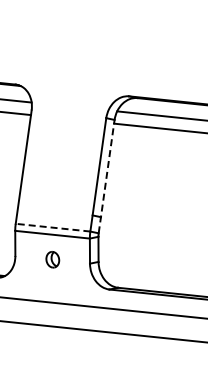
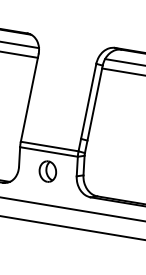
line: (106, 176) -> (93, 109), dashed -> solid
line: (53, 227) -> (50, 146), dashed -> solid
part: (52, 259) -> (47, 171), size x1.67

